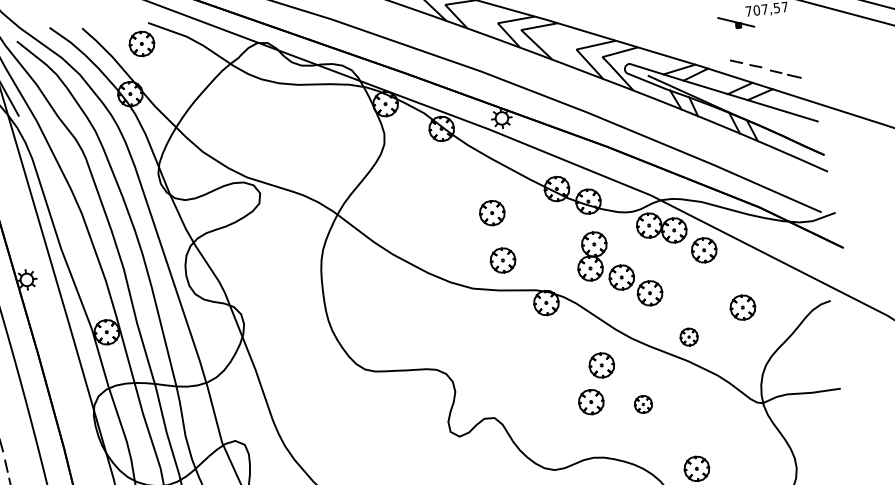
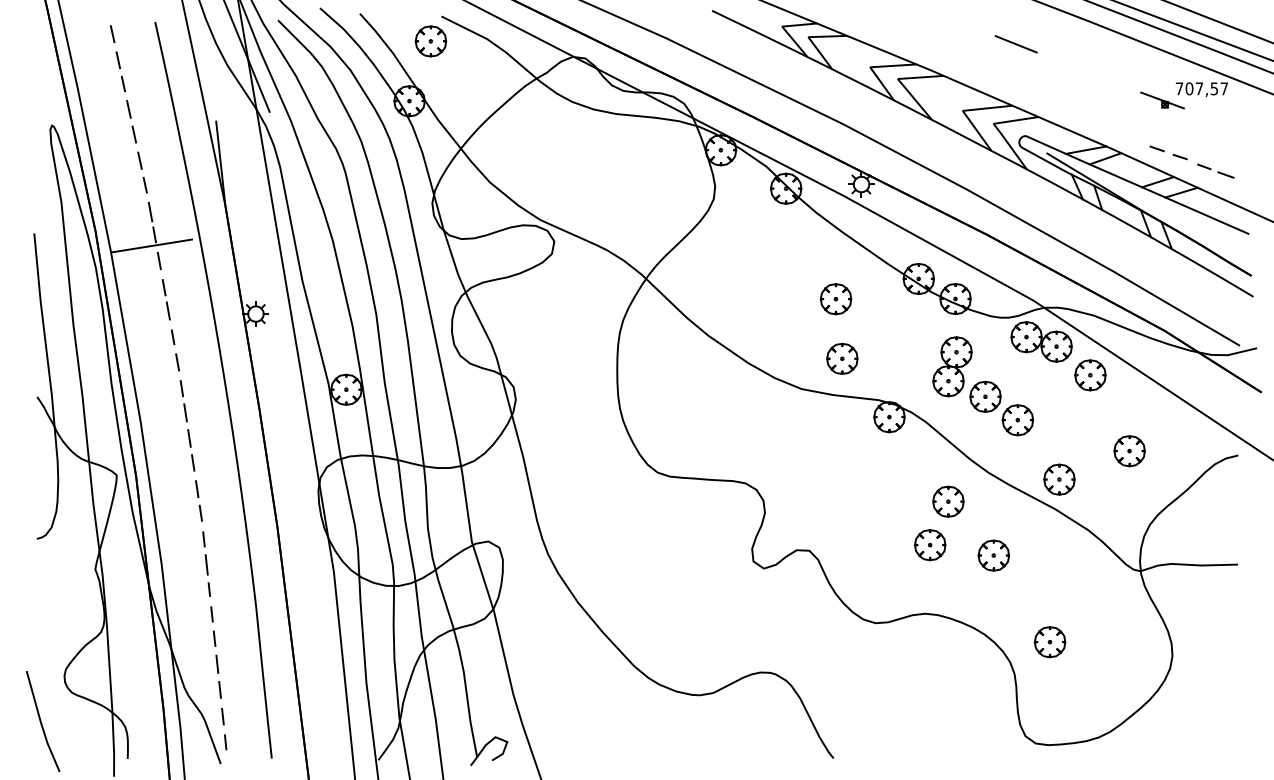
part: (689, 337) -> (1059, 479), size x1.43
part: (643, 404) -> (993, 555), size x1.43

